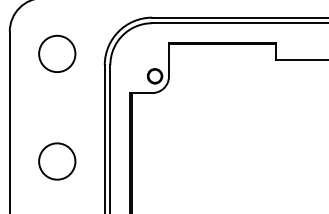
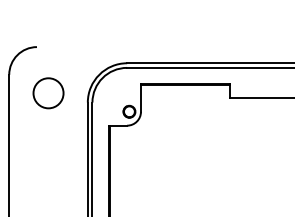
circle: (57, 161) -> (48, 182), removed

